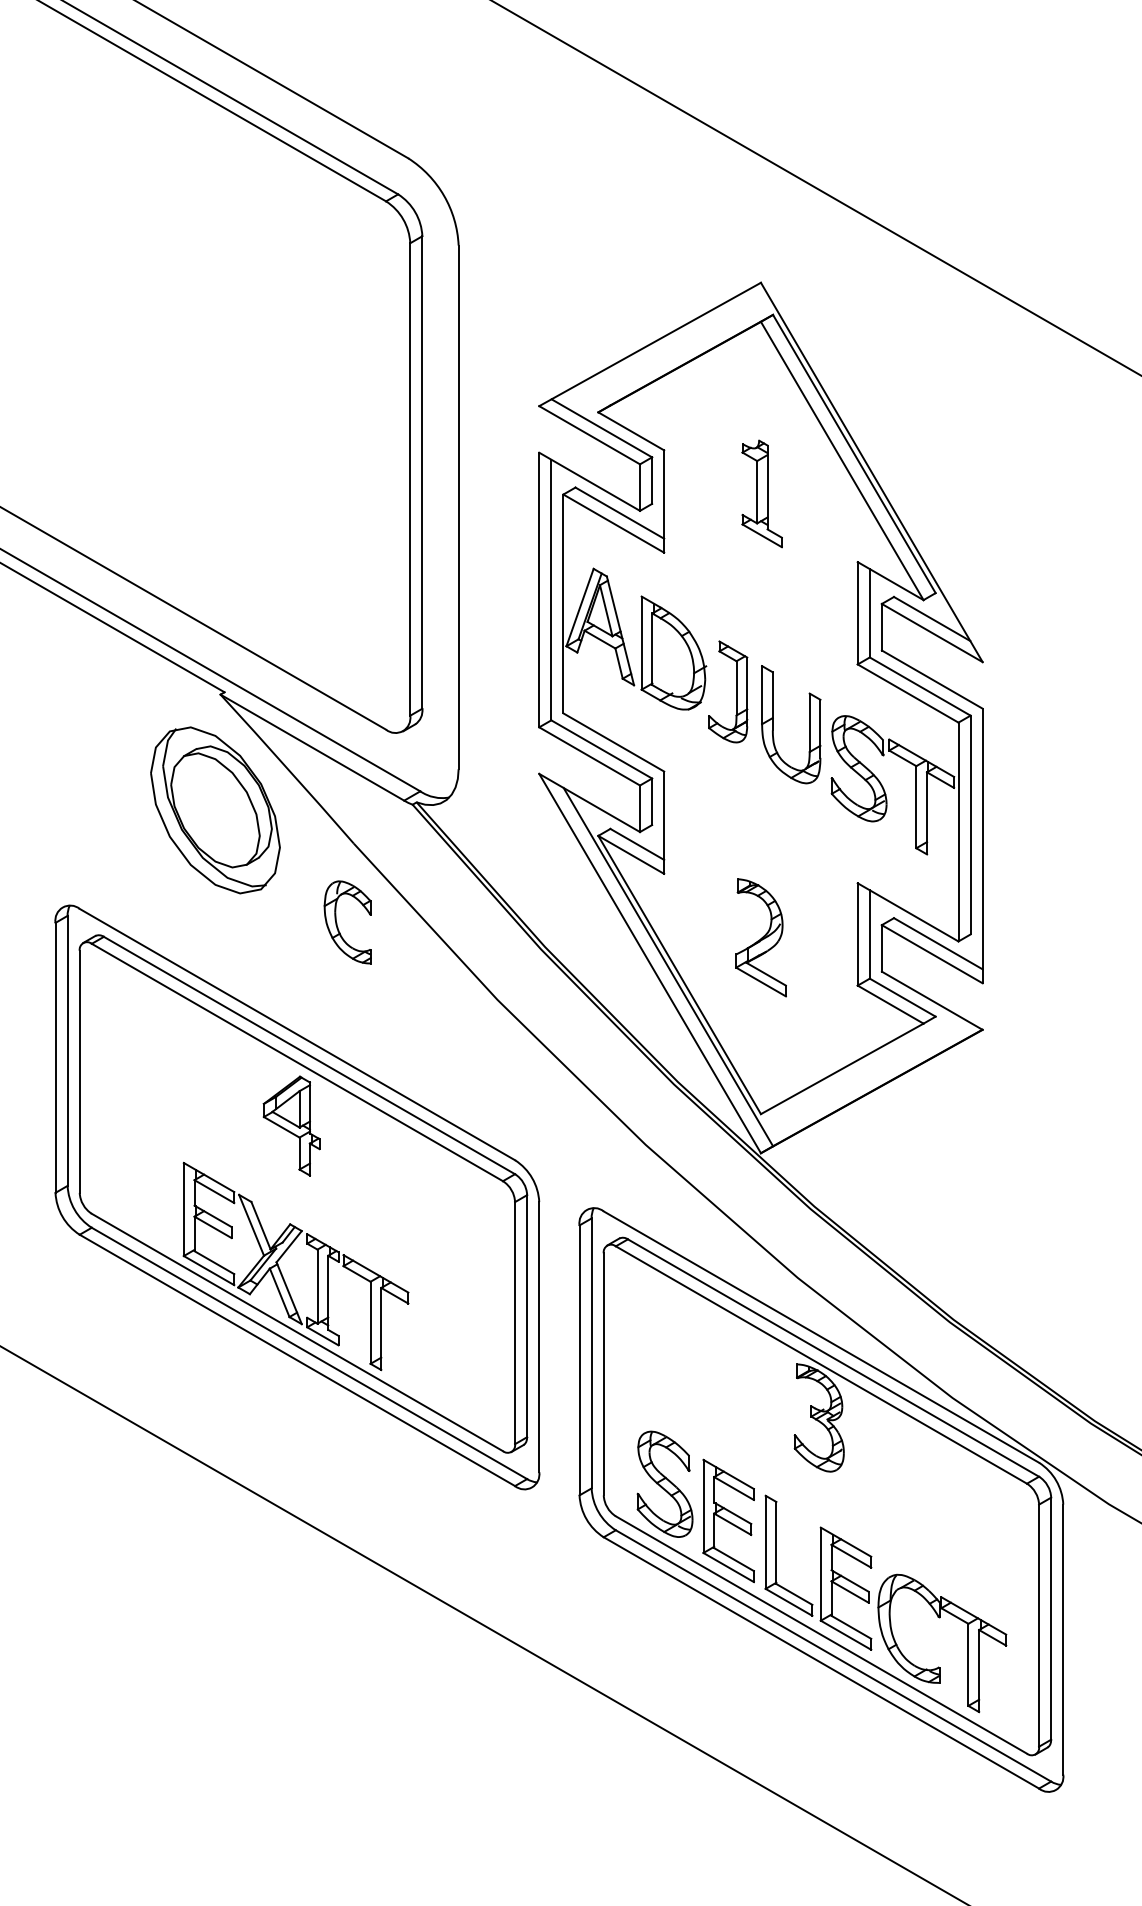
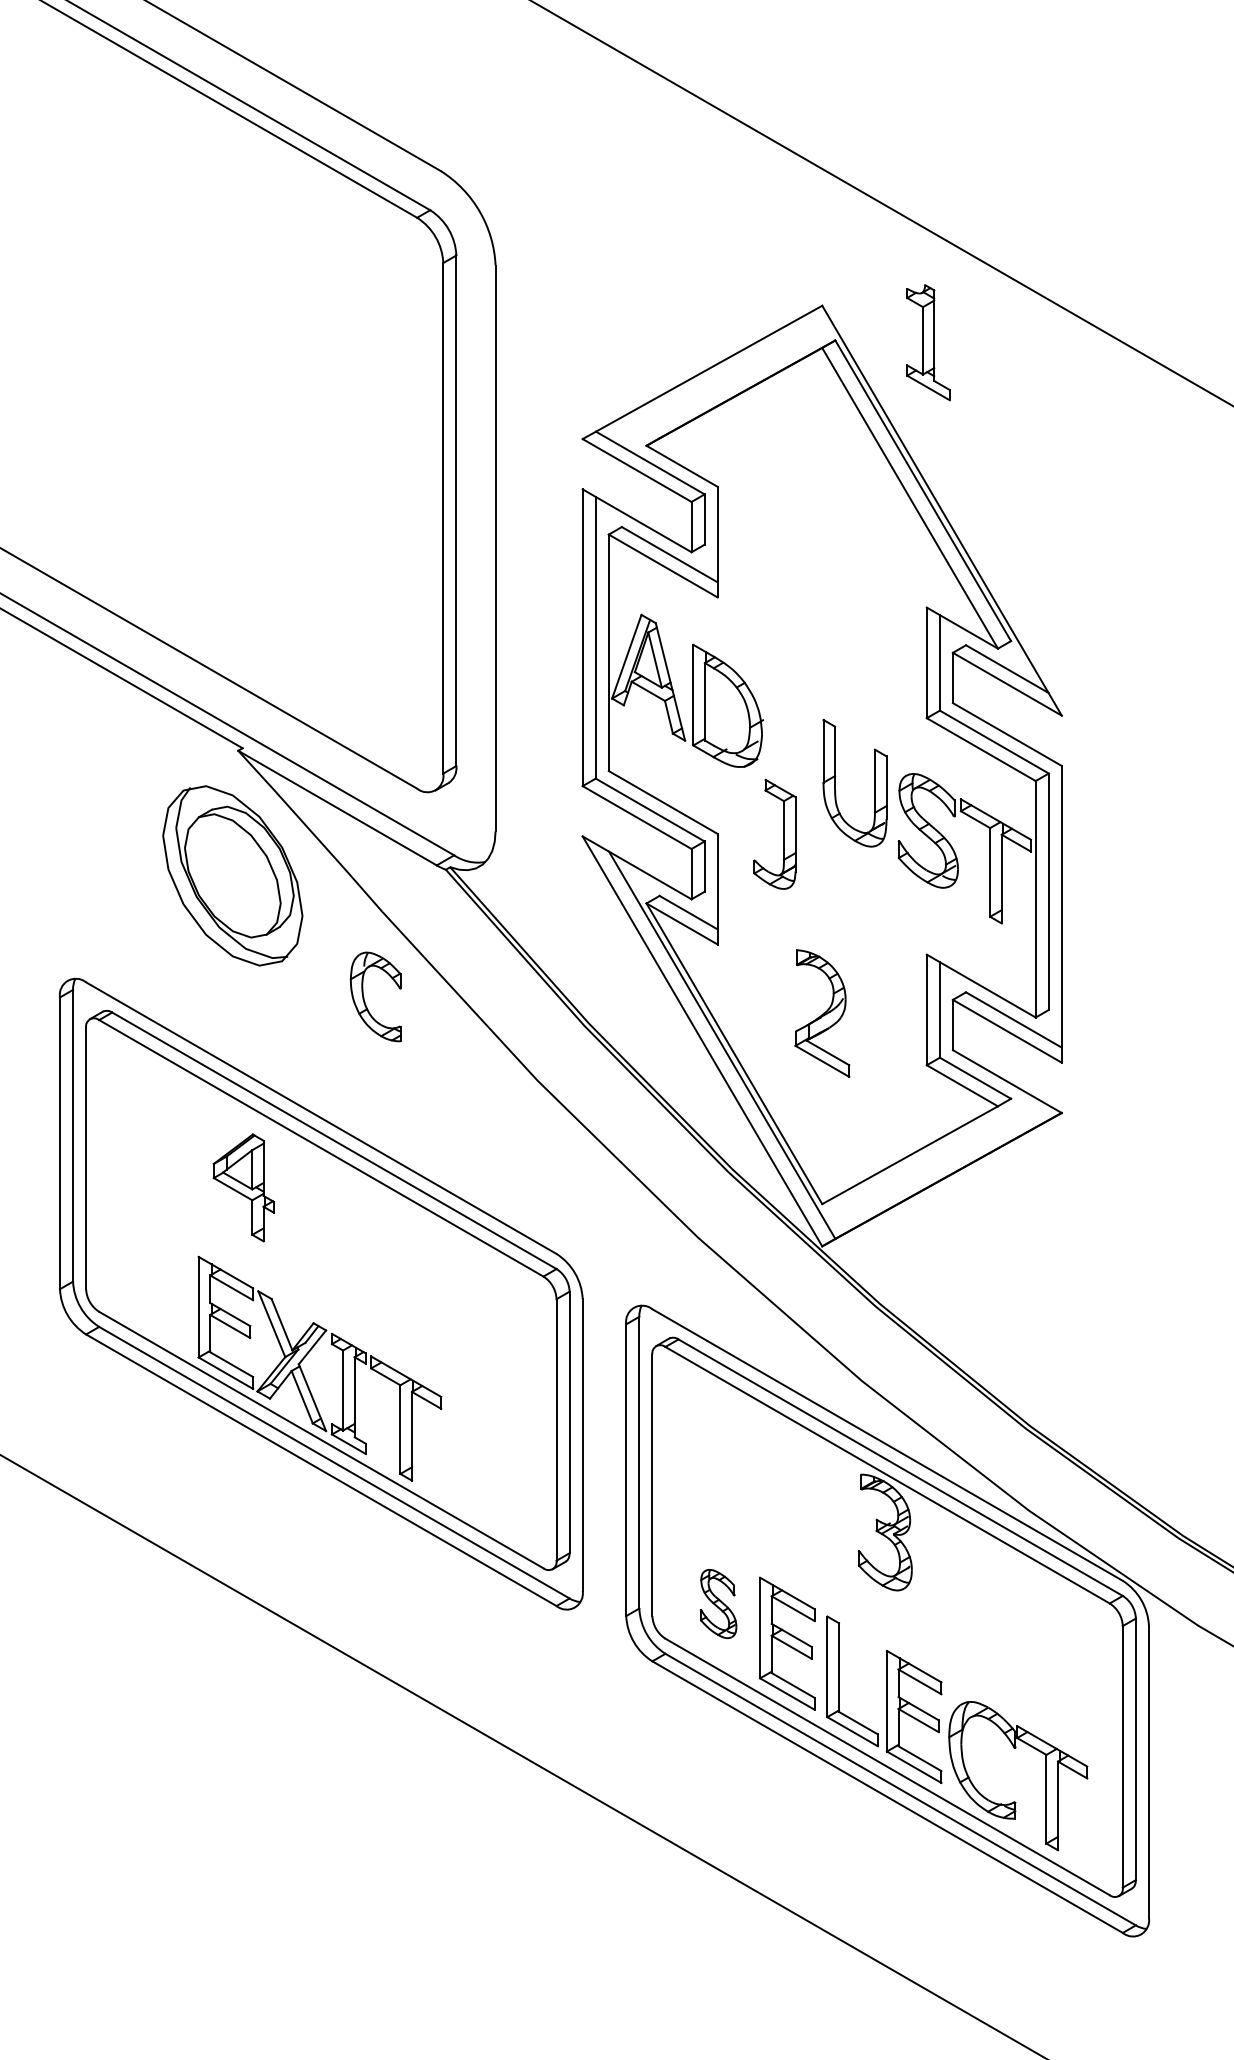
part: (761, 493) -> (927, 342), moved
part: (736, 691) -> (783, 833), moved
part: (291, 1125) -> (243, 1187), moved
part: (664, 1483) -> (718, 1603), size x0.6

